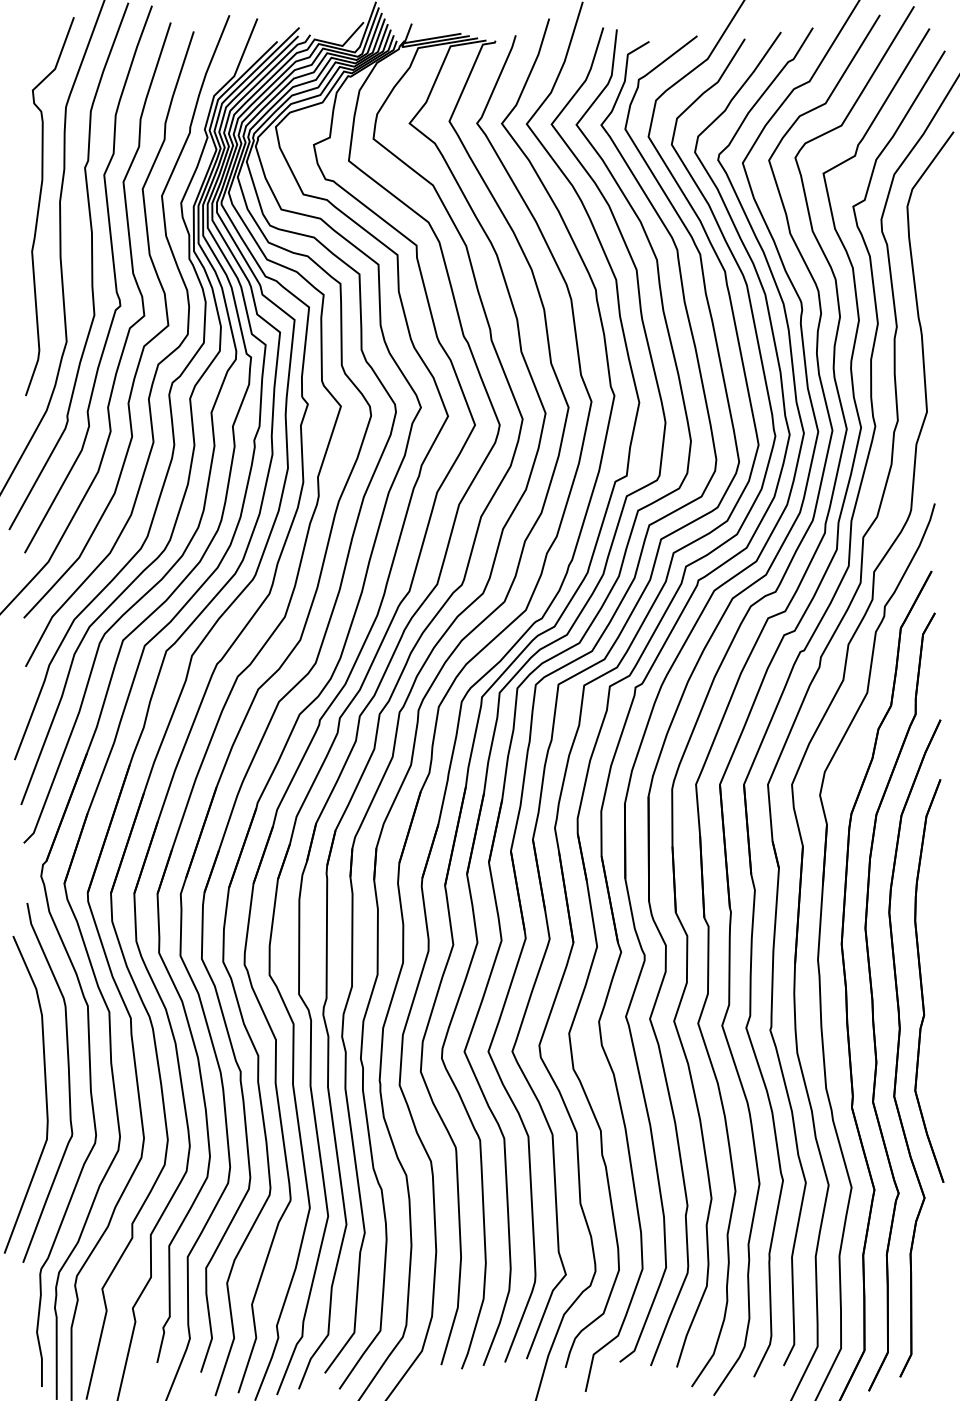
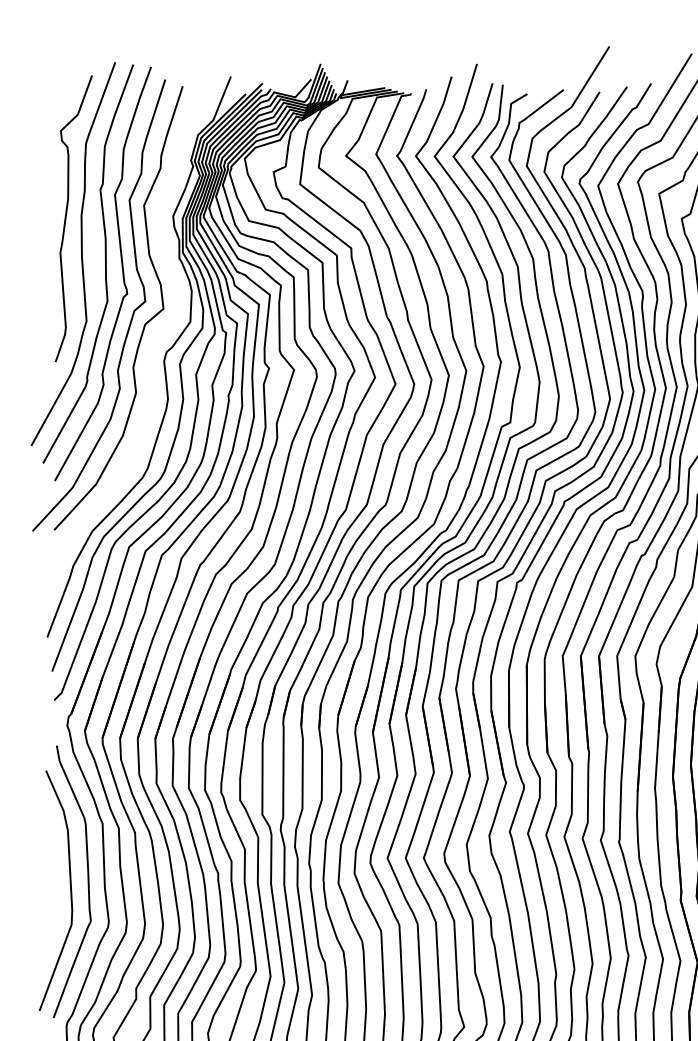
curve: (157, 363) -> (155, 337), removed

